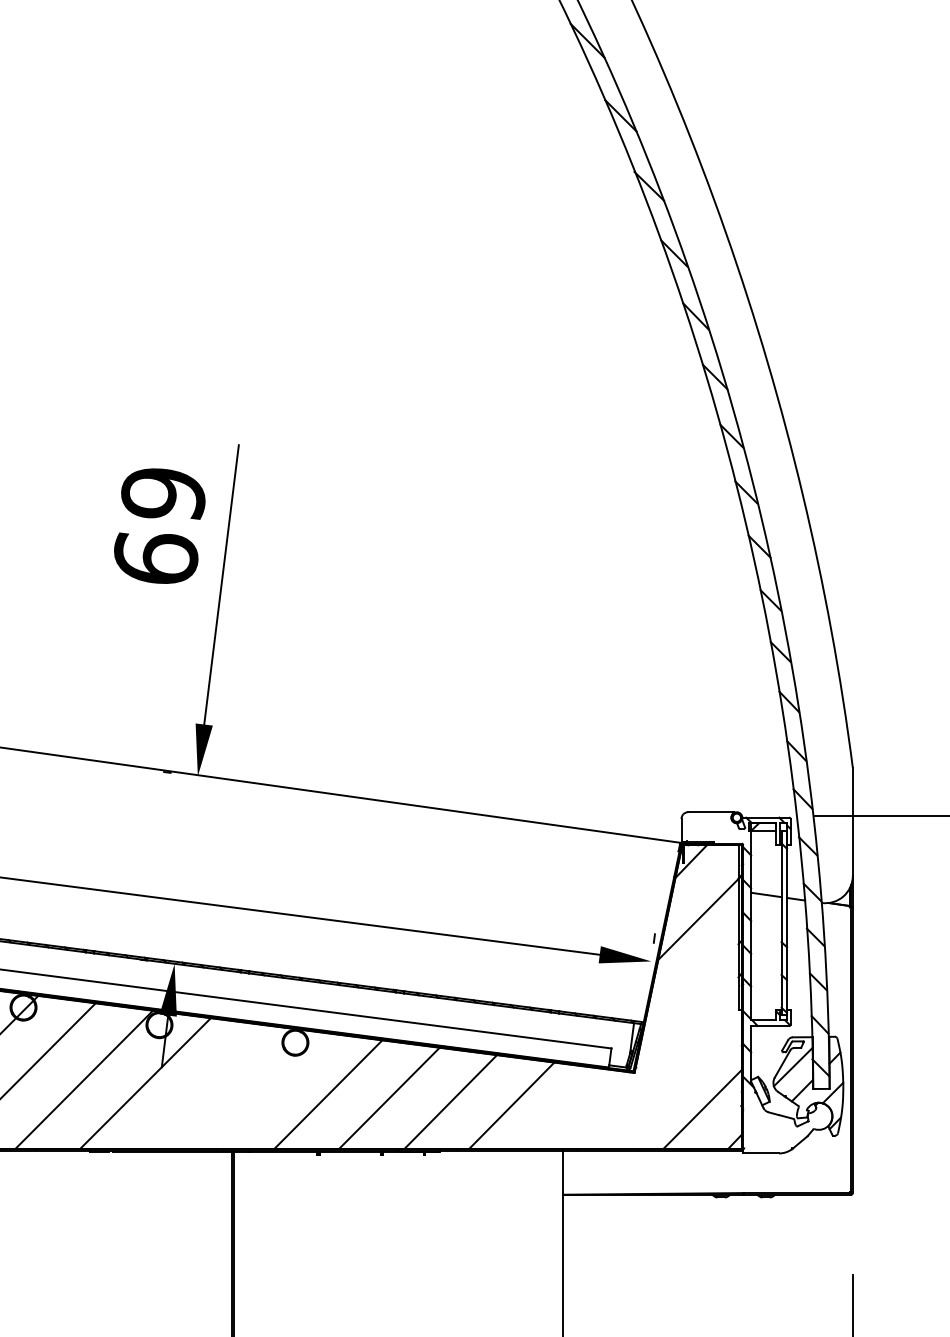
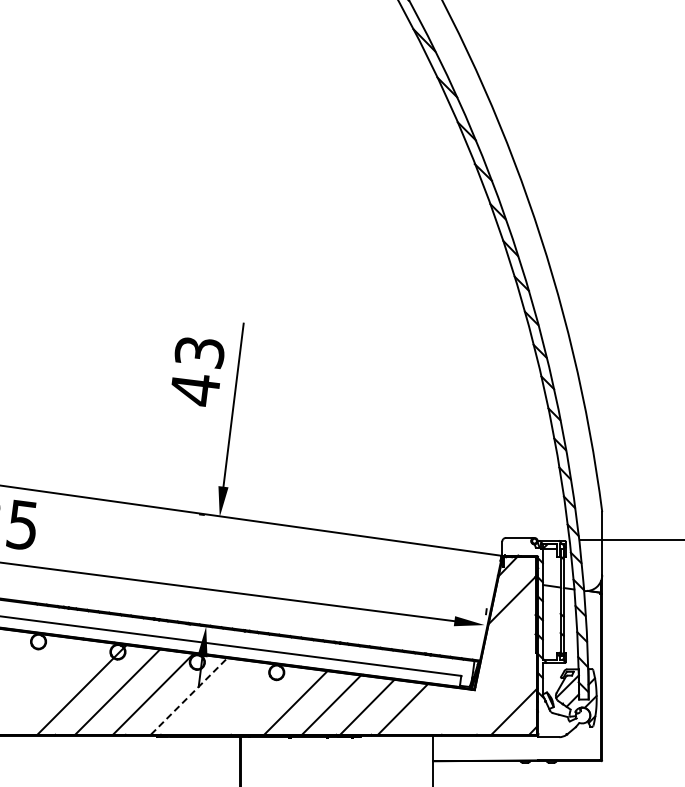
text: (159, 527) -> (197, 371), 69 -> 43
line: (146, 1083) -> (189, 696), solid -> dashed

